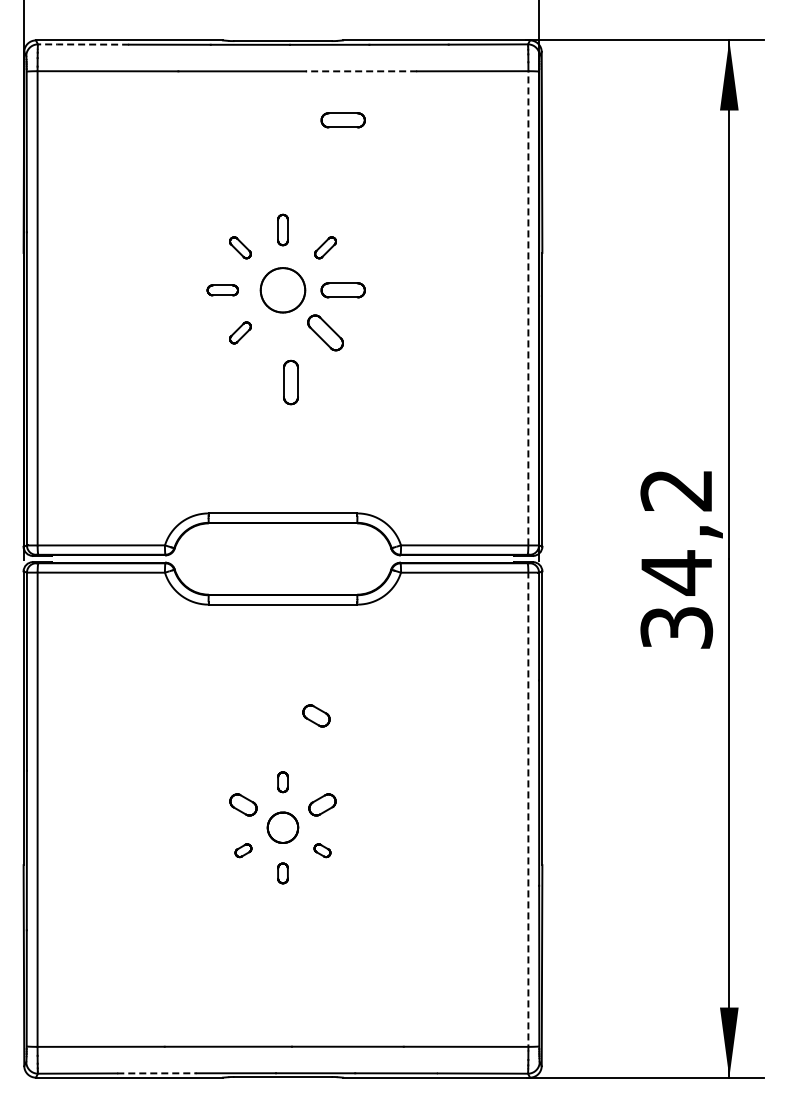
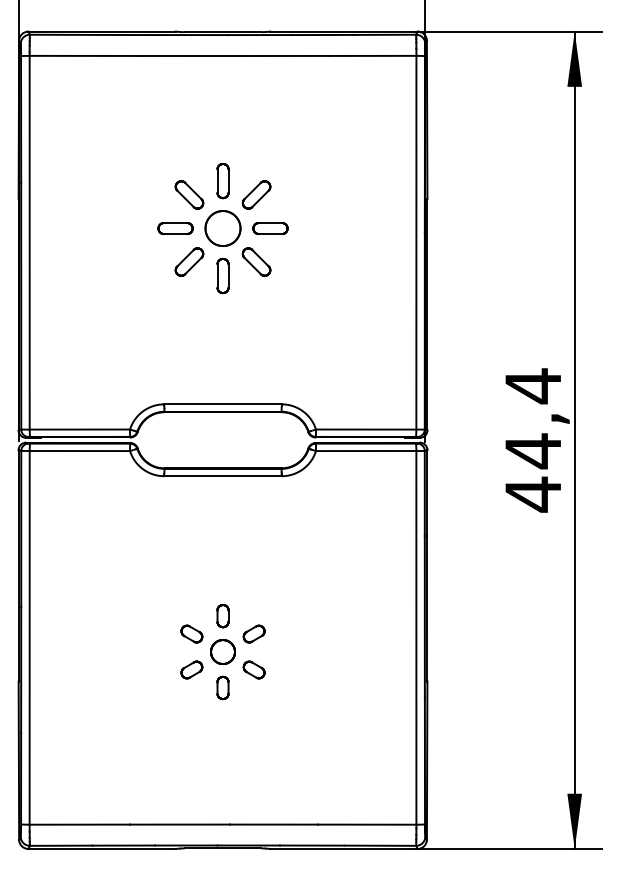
line: (82, 44) -> (65, 34), dashed -> solid
line: (361, 71) -> (284, 56), dashed -> solid
part: (342, 120) -> (269, 94), removed
part: (282, 229) -> (222, 180), size x1.43
part: (240, 247) -> (189, 194), size x1.67
part: (325, 247) -> (256, 194), size x1.67
part: (222, 290) -> (175, 228), size x1.43
line: (528, 307) -> (416, 242), dashed -> solid
part: (240, 332) -> (189, 261), size x1.67
part: (290, 382) -> (222, 275), moved
text: (676, 558) -> (533, 439), 34,2 -> 44,4
part: (316, 715) -> (249, 563), removed
part: (282, 782) -> (222, 616), size x1.43
line: (528, 811) -> (416, 639), dashed -> solid
part: (243, 850) -> (191, 669), size x1.67
part: (322, 850) -> (254, 669), size x1.67
part: (282, 873) -> (222, 688), size x1.43
line: (156, 1073) -> (123, 845), dashed -> solid

